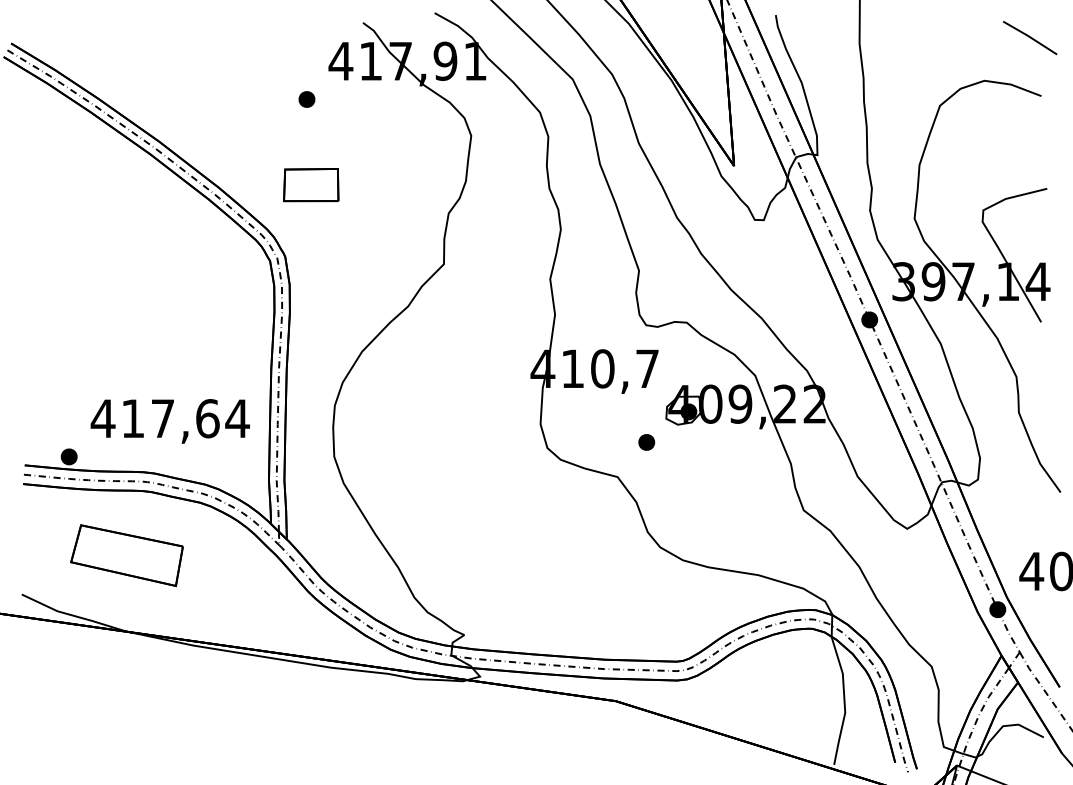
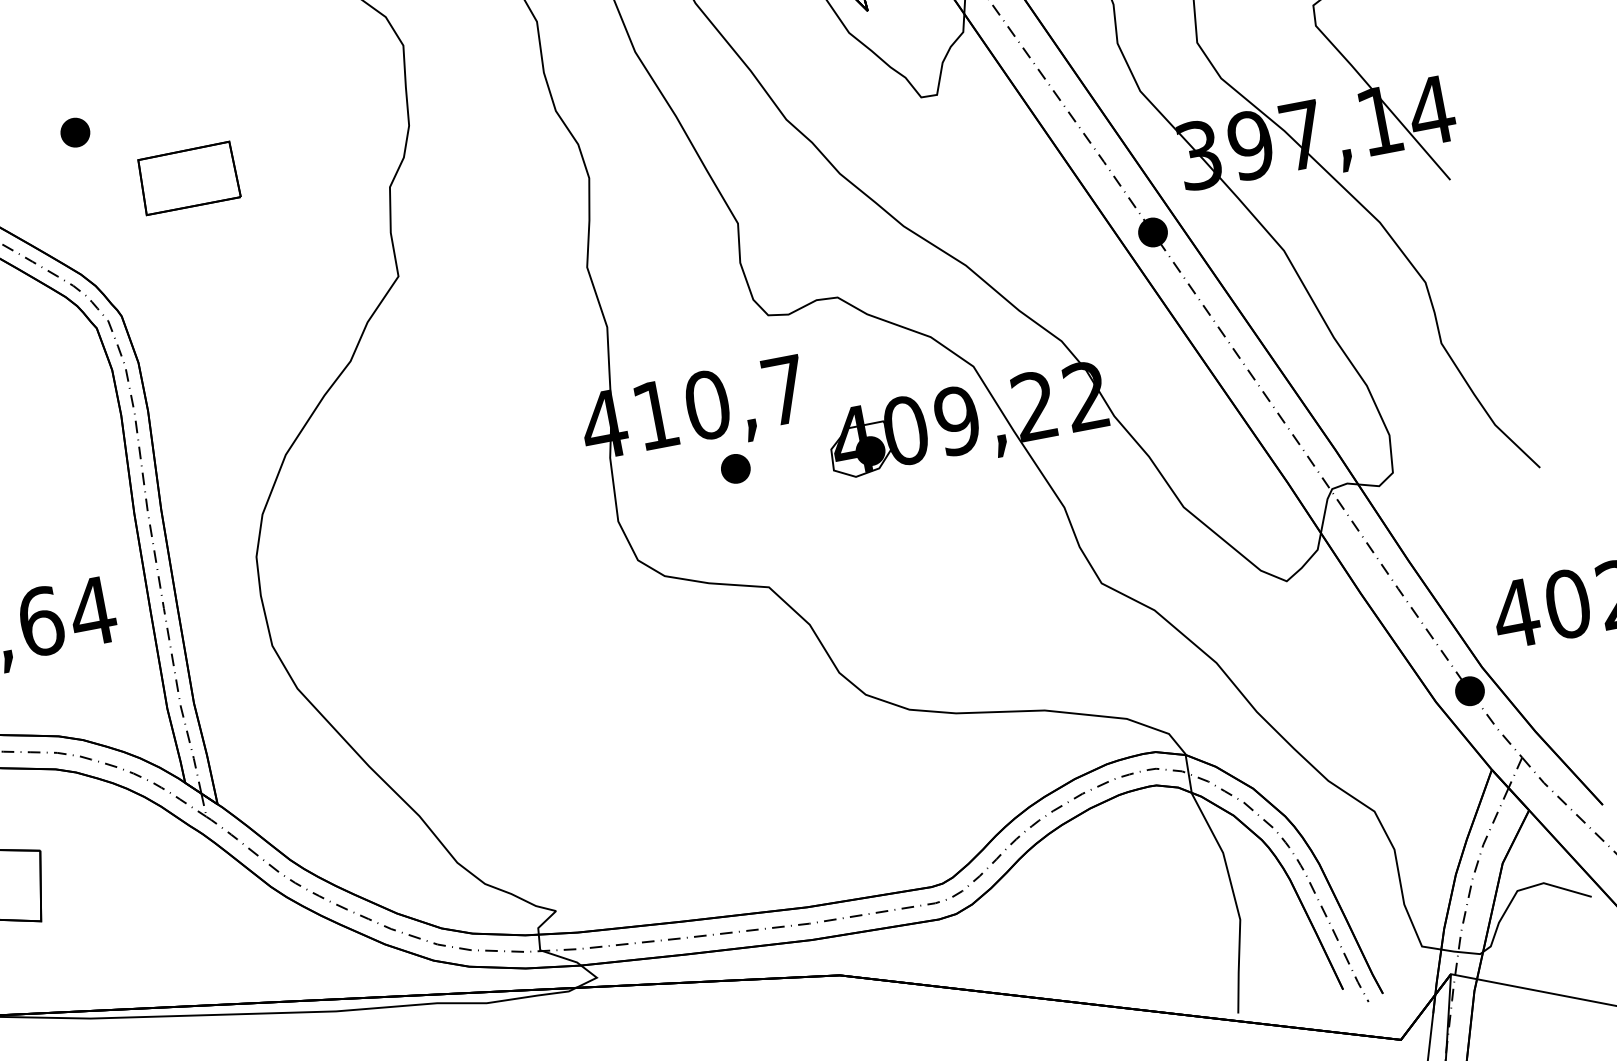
part: (306, 99) -> (74, 132), moved
part: (311, 185) -> (189, 179), moved
part: (646, 442) -> (735, 469), moved

